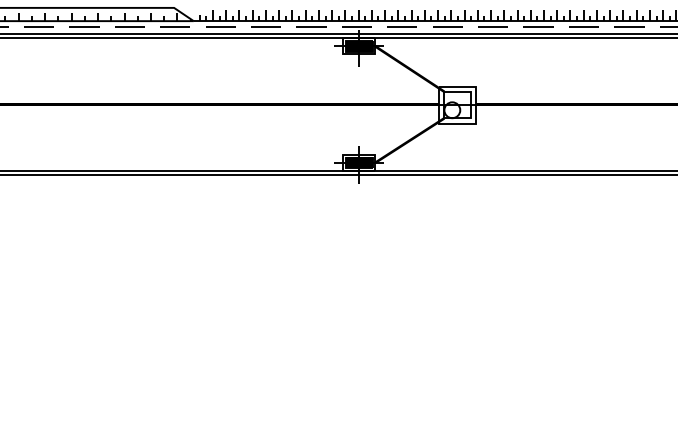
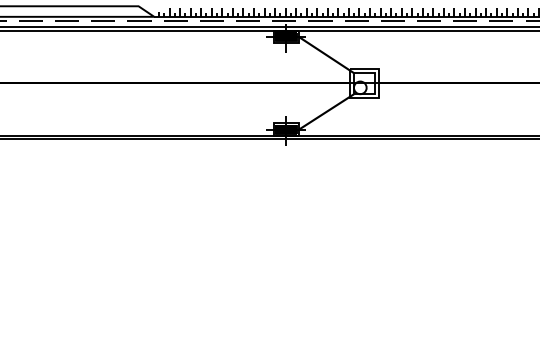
hatch: (97, 16) -> (77, 13), removed

